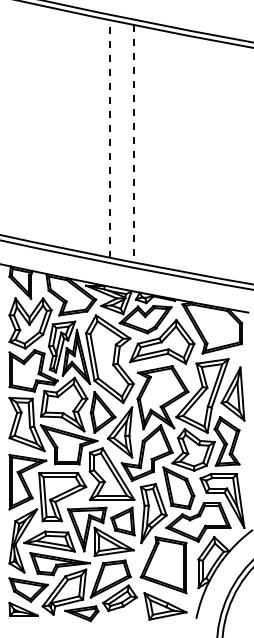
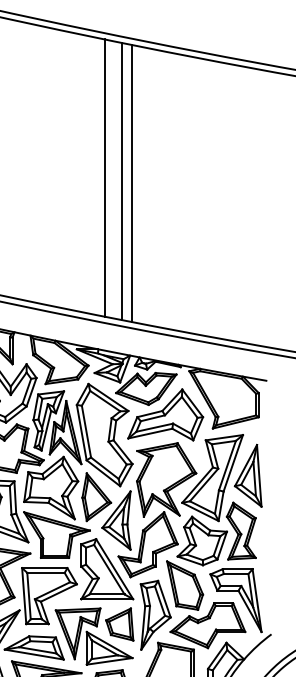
line: (109, 138) -> (104, 177), dashed -> solid
line: (124, 141) -> (121, 181), added
line: (133, 143) -> (132, 183), dashed -> solid

